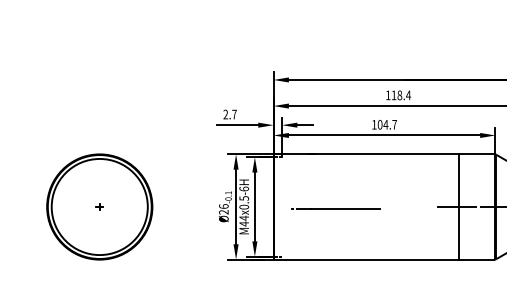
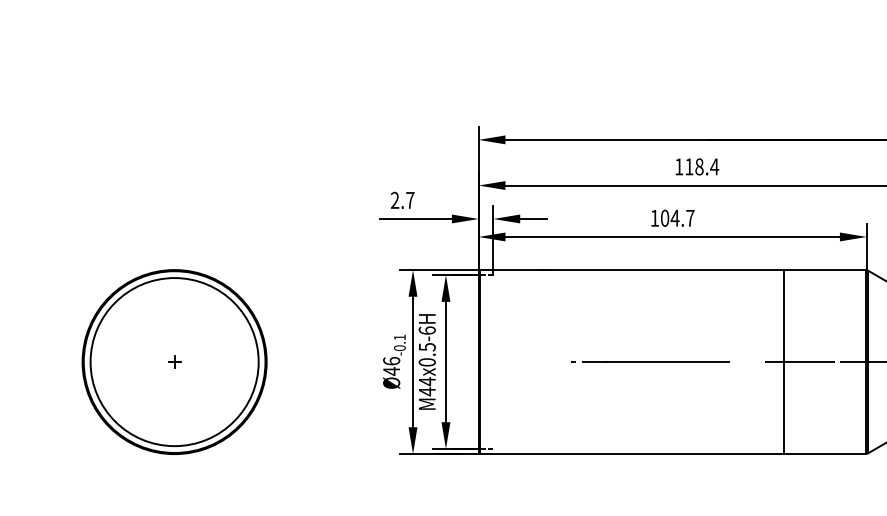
line: (459, 206) -> (784, 361), moved
line: (335, 208) -> (649, 361), moved
text: (223, 211) -> (391, 369), Ø26 -> Ø46

